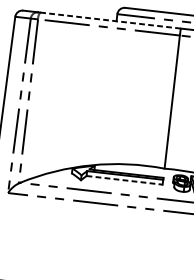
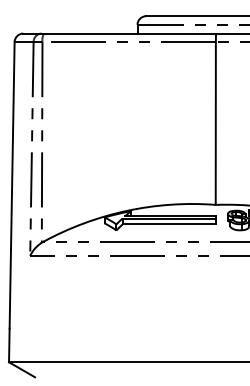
line: (110, 20) -> (130, 33), dashed -> solid
line: (124, 180) -> (169, 224), dashed -> solid

